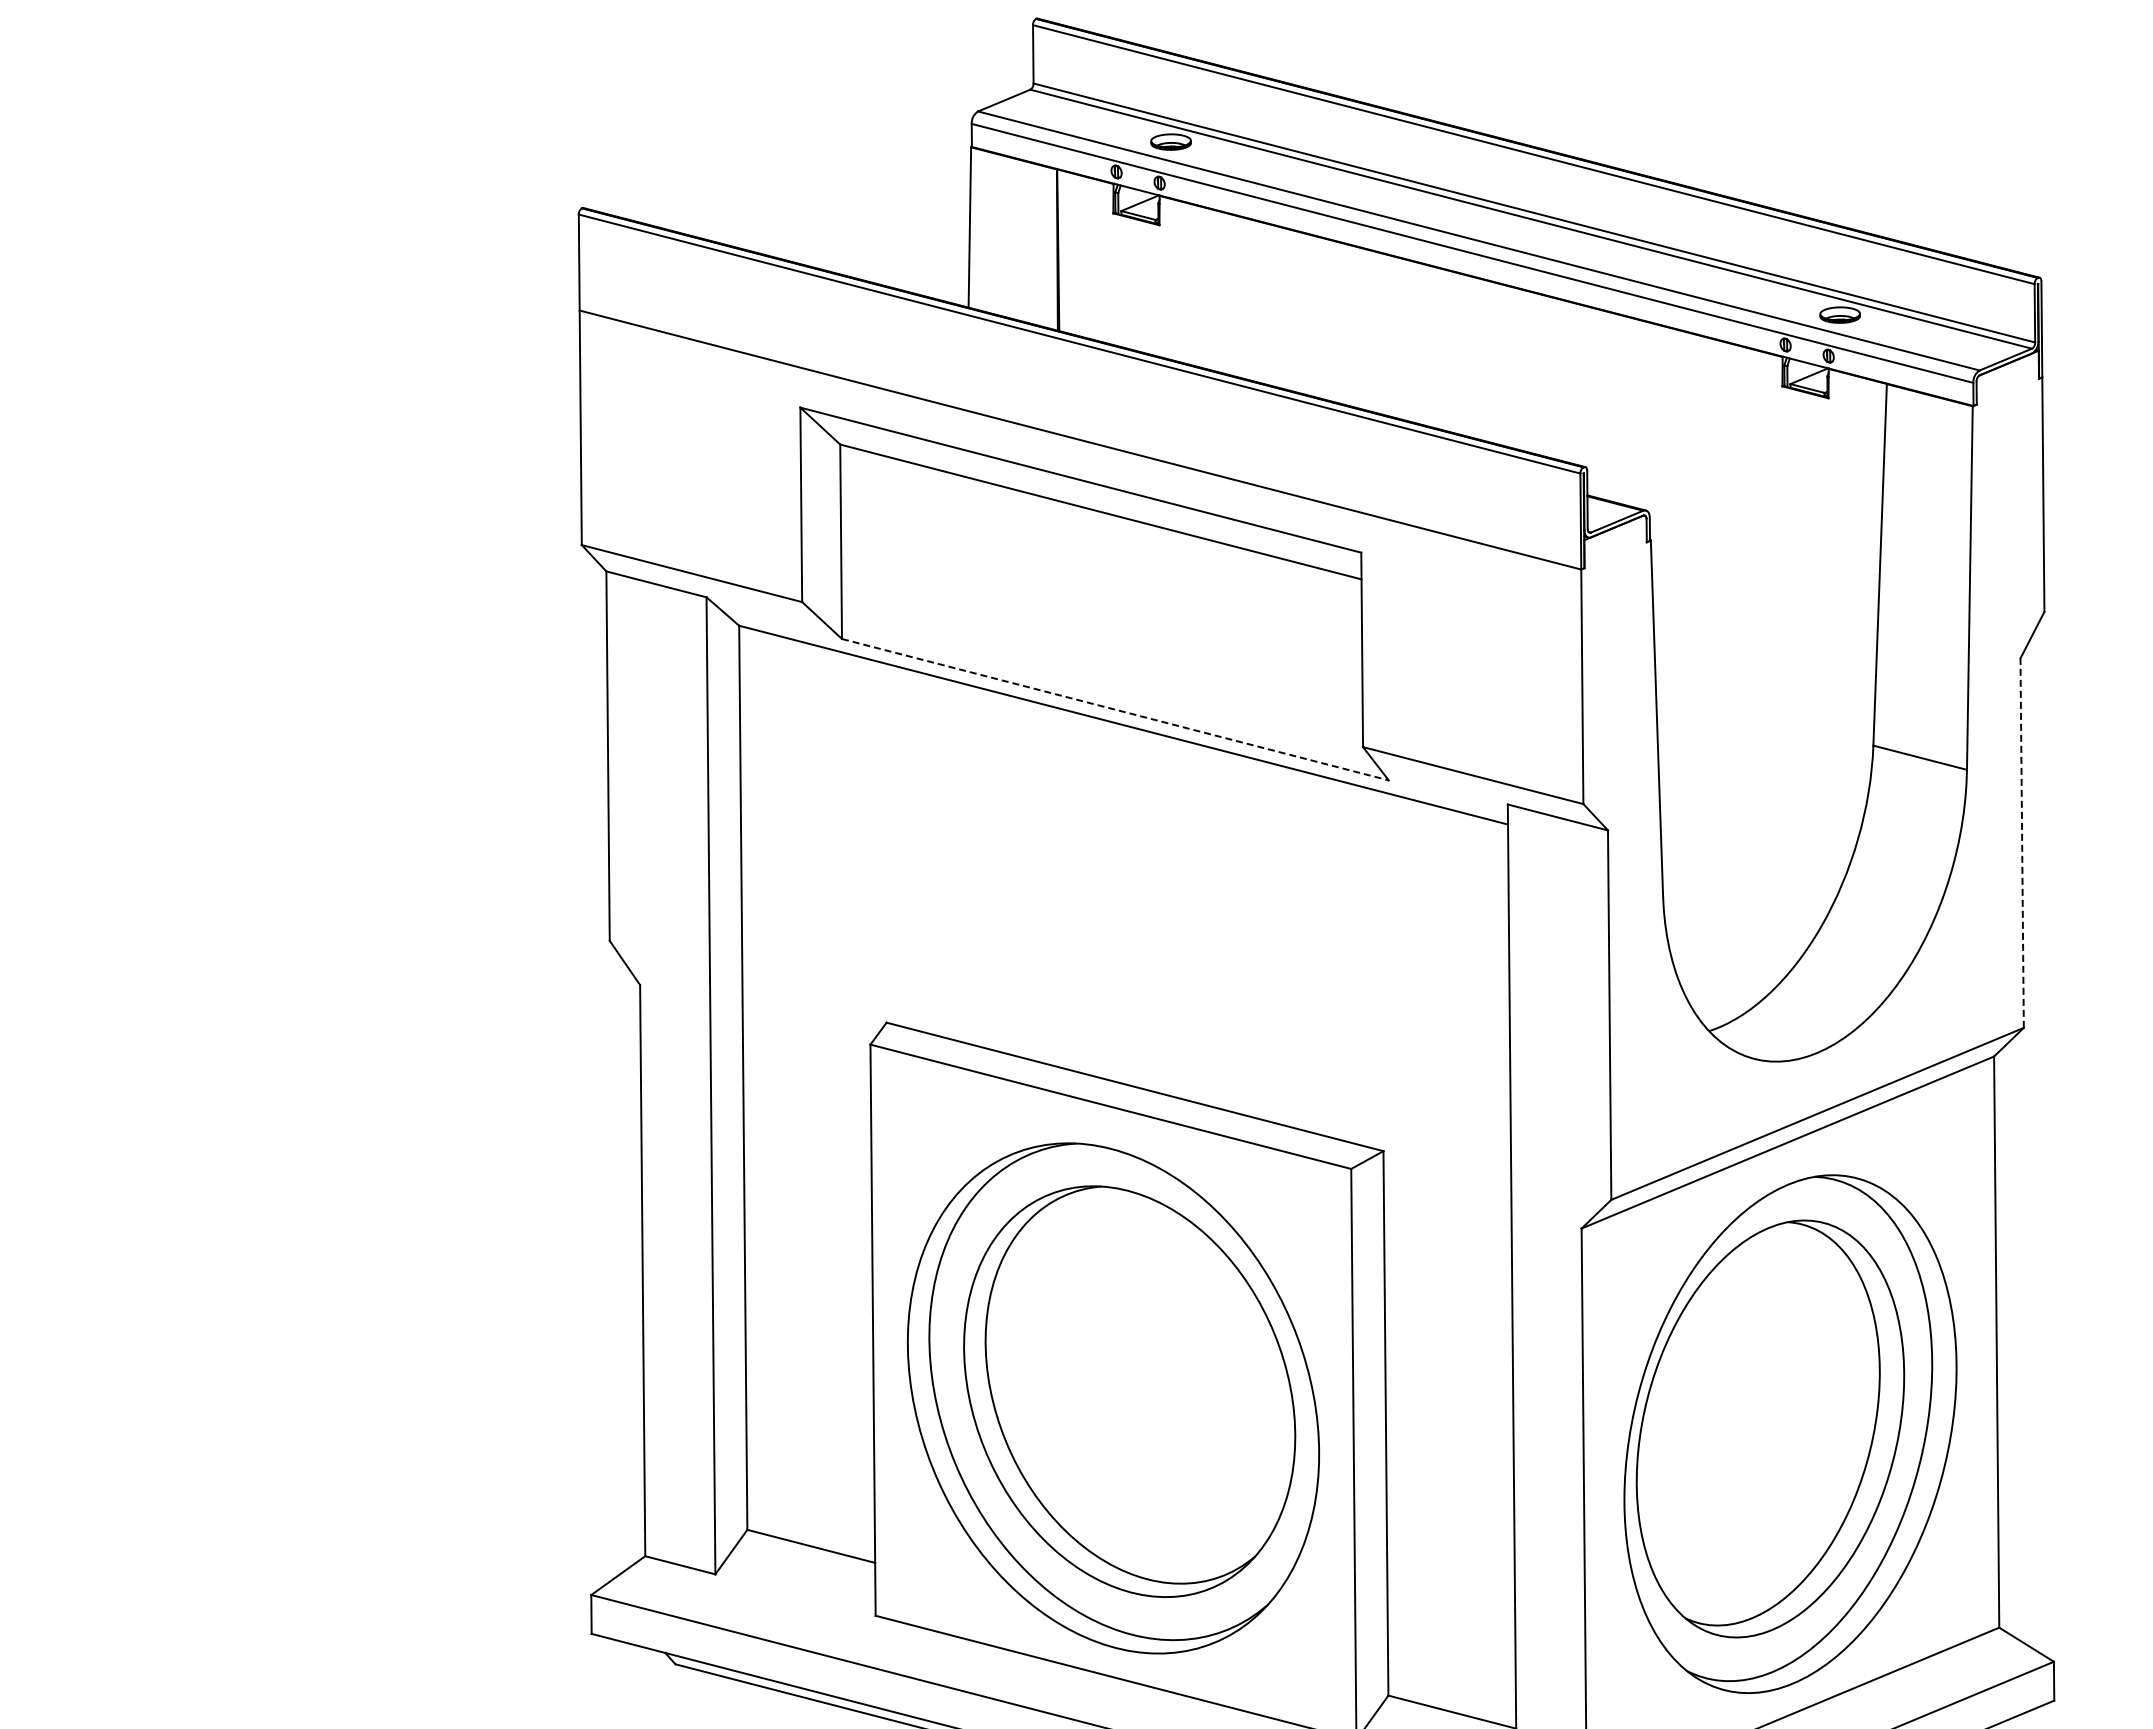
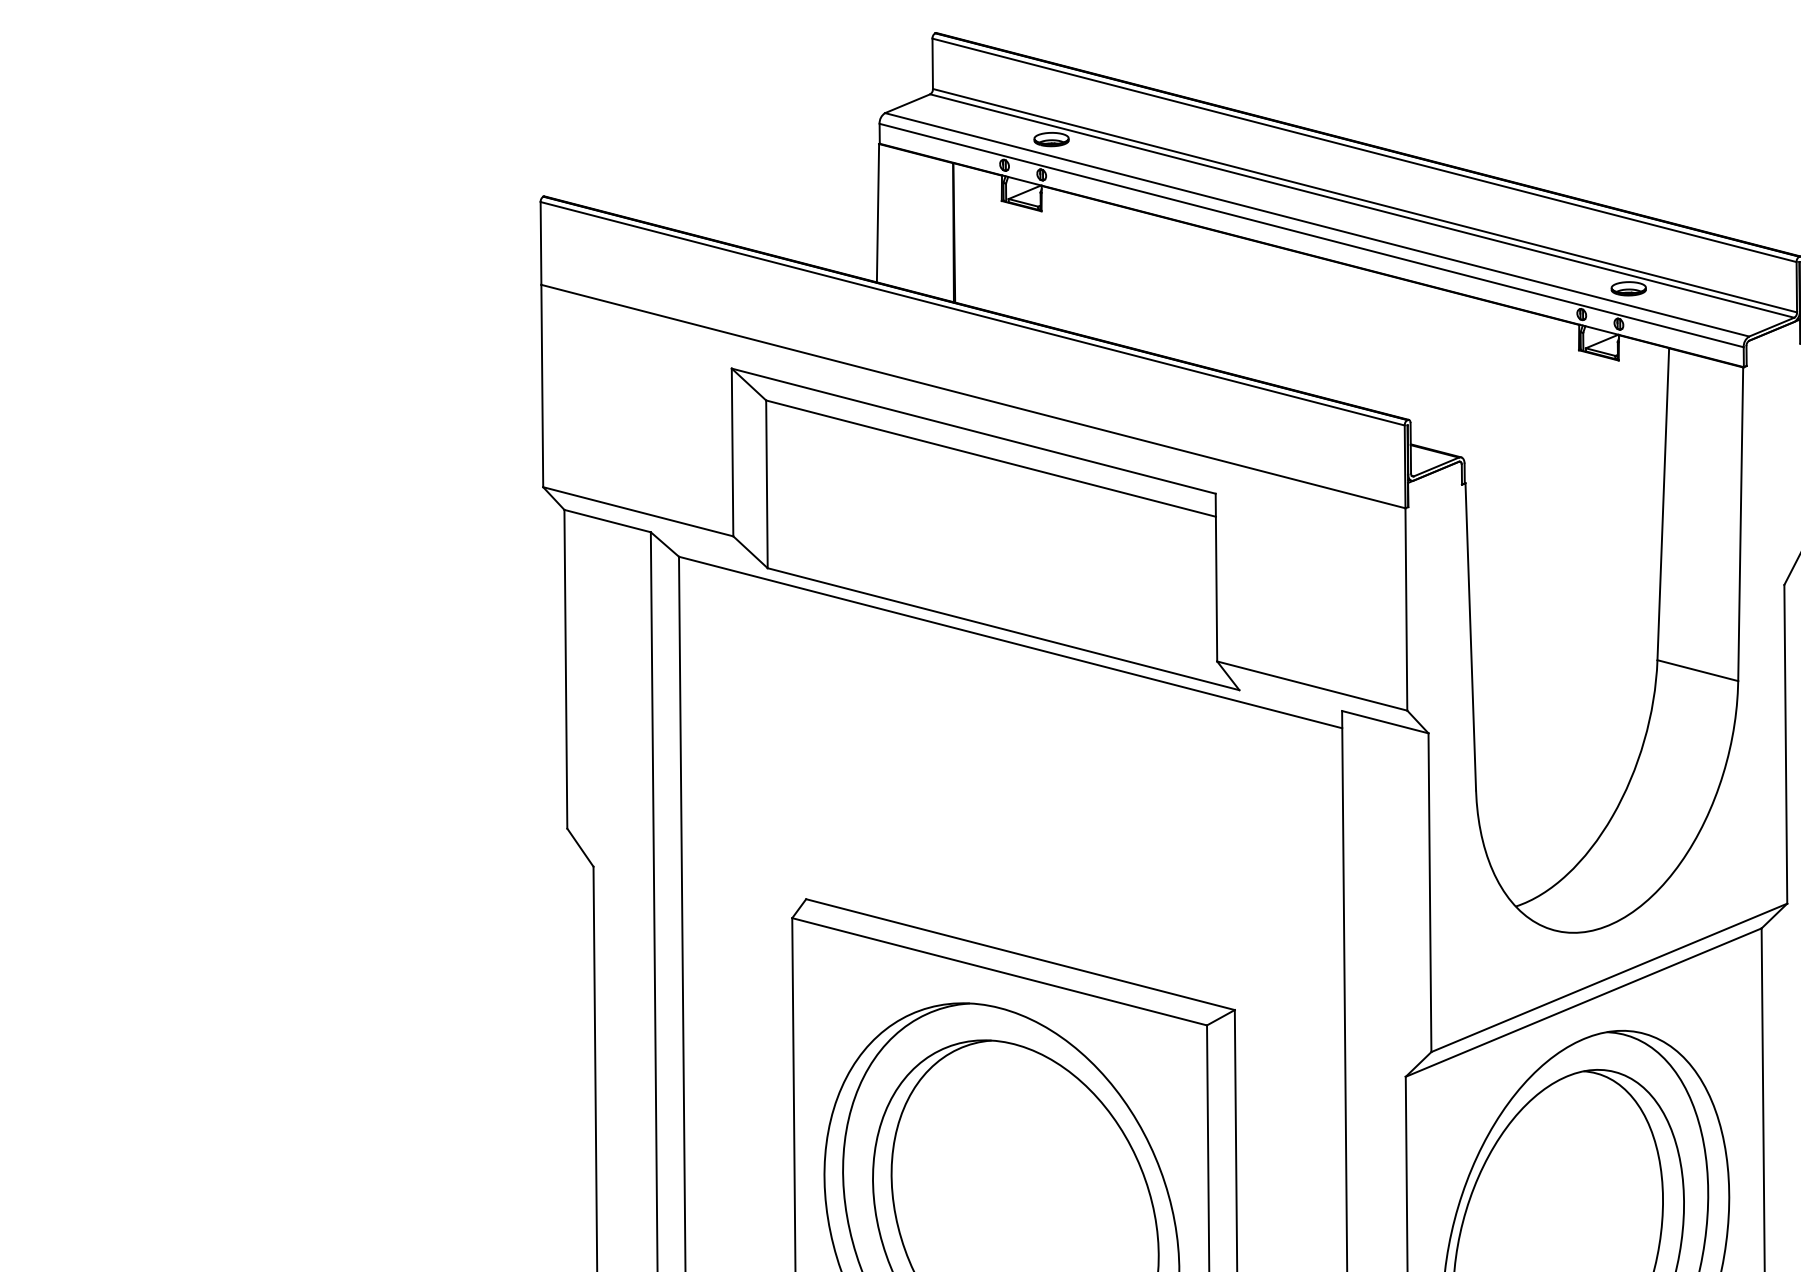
line: (1115, 709) -> (1003, 629), dashed -> solid
line: (2022, 843) -> (1786, 744), dashed -> solid

